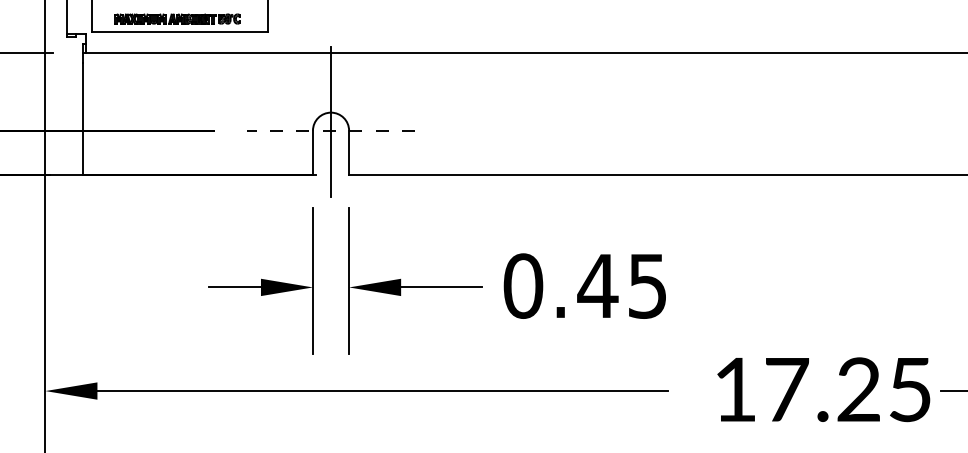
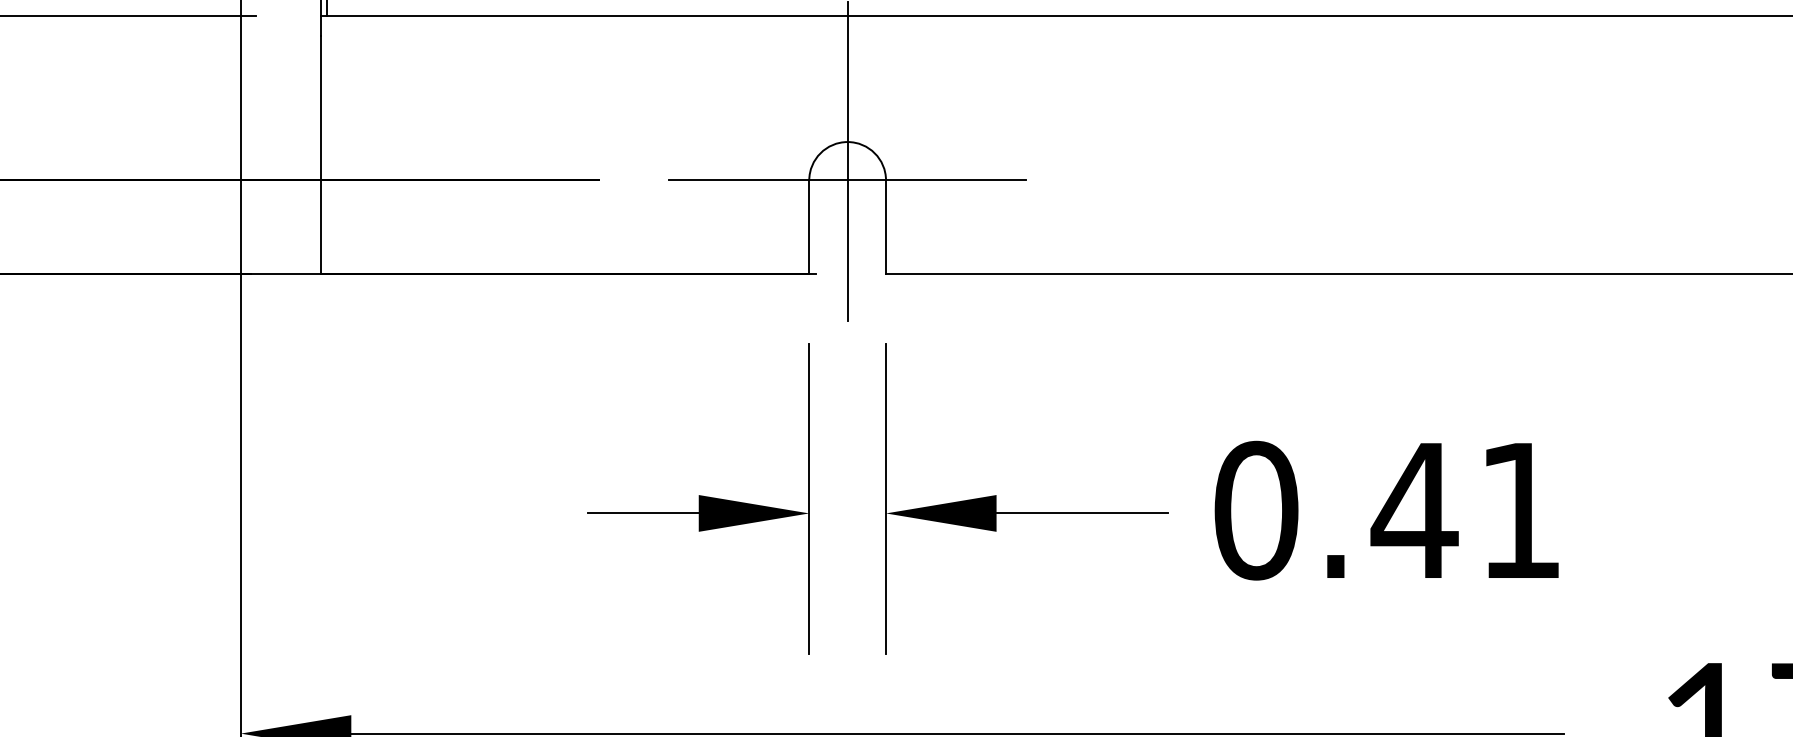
line: (330, 130) -> (846, 179), dashed -> solid
text: (647, 286) -> (1520, 511), 0.45 -> 0.41

